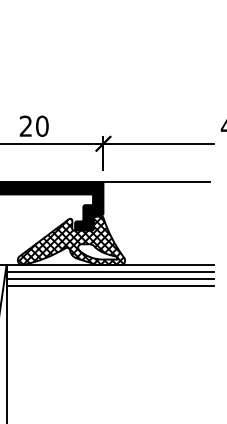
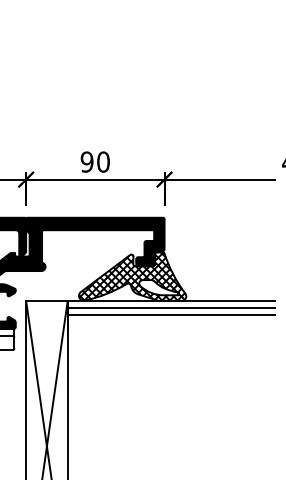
text: (25, 125) -> (86, 161), 20 -> 90
line: (156, 181) -> (217, 217), removed
line: (109, 285) -> (170, 321), removed

